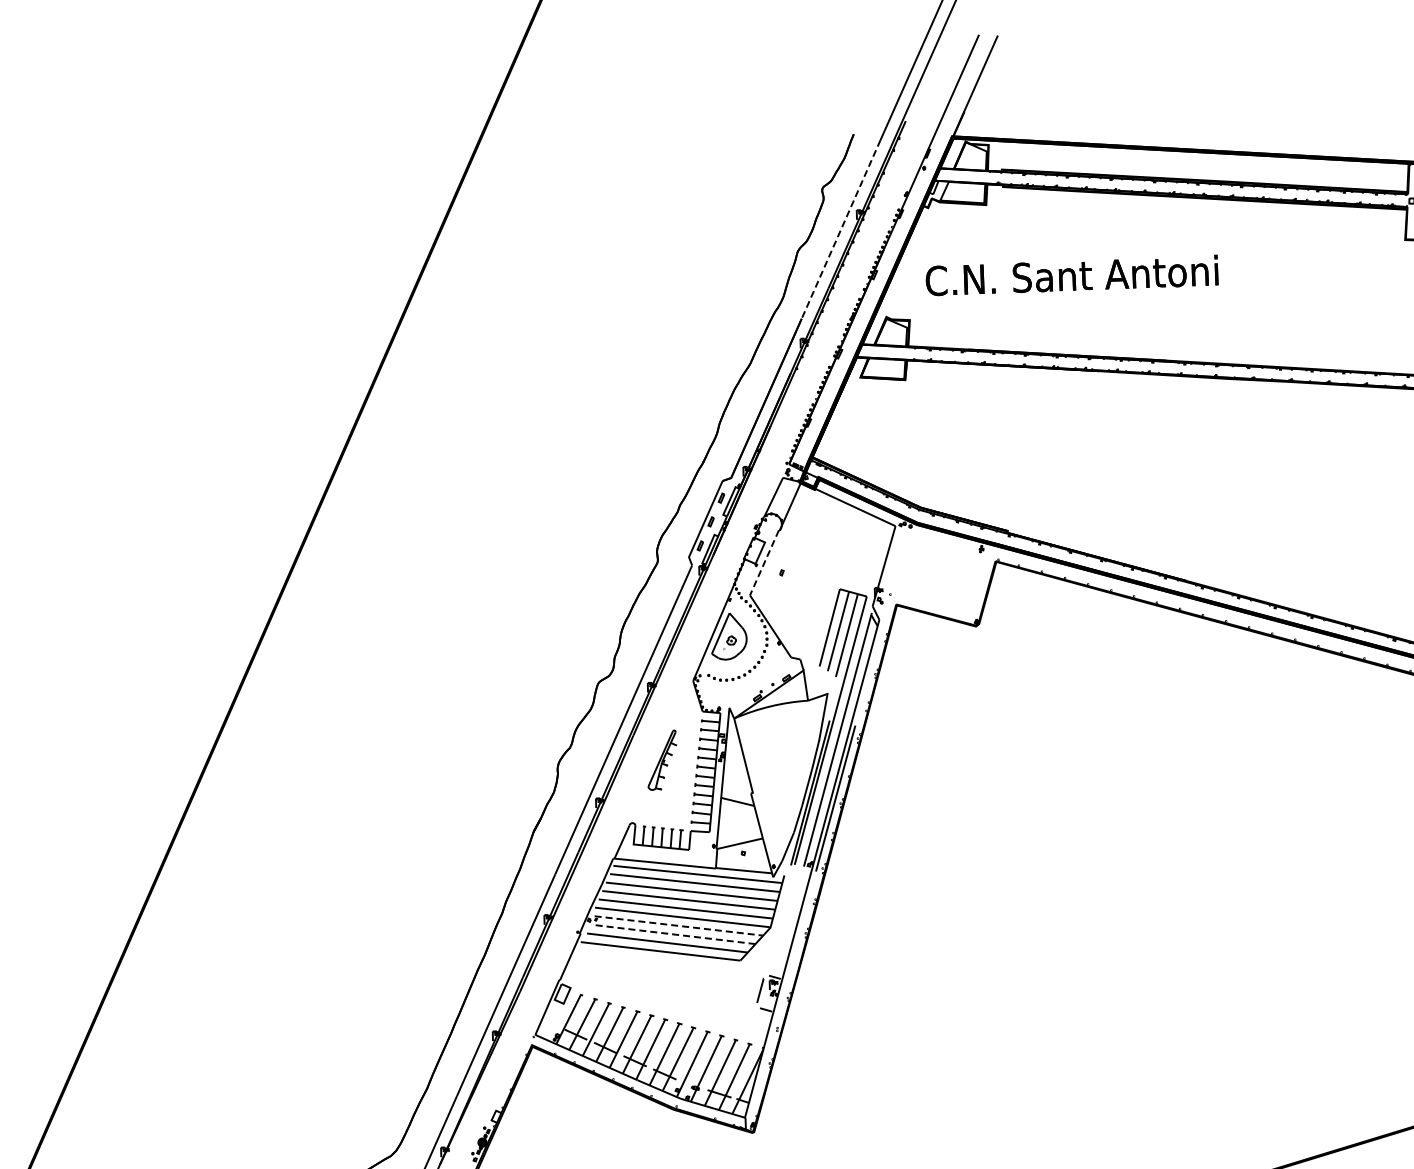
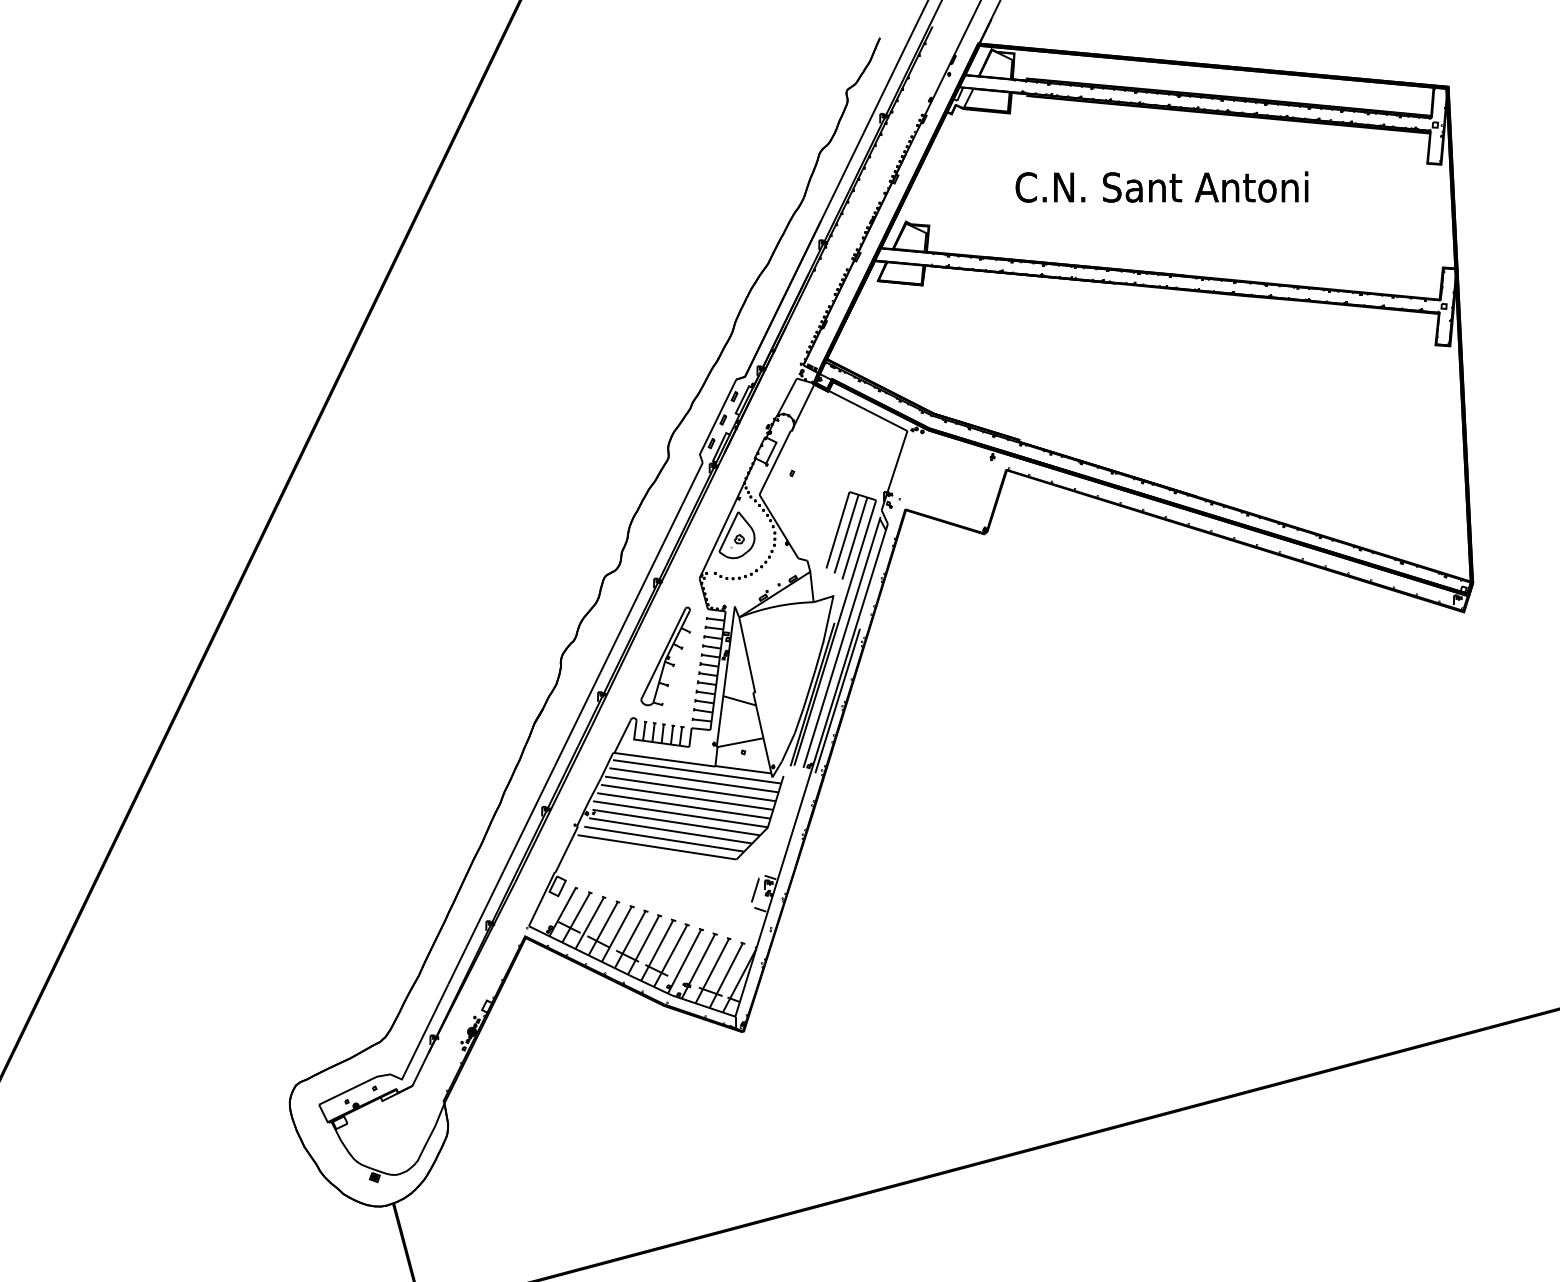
line: (840, 229) -> (863, 132), dashed -> solid
text: (1071, 275) -> (1161, 186), moved
line: (764, 562) -> (775, 462), dashed -> solid
part: (662, 760) -> (665, 656), size x1.67
line: (679, 925) -> (676, 822), dashed -> solid
line: (673, 934) -> (670, 830), dashed -> solid

